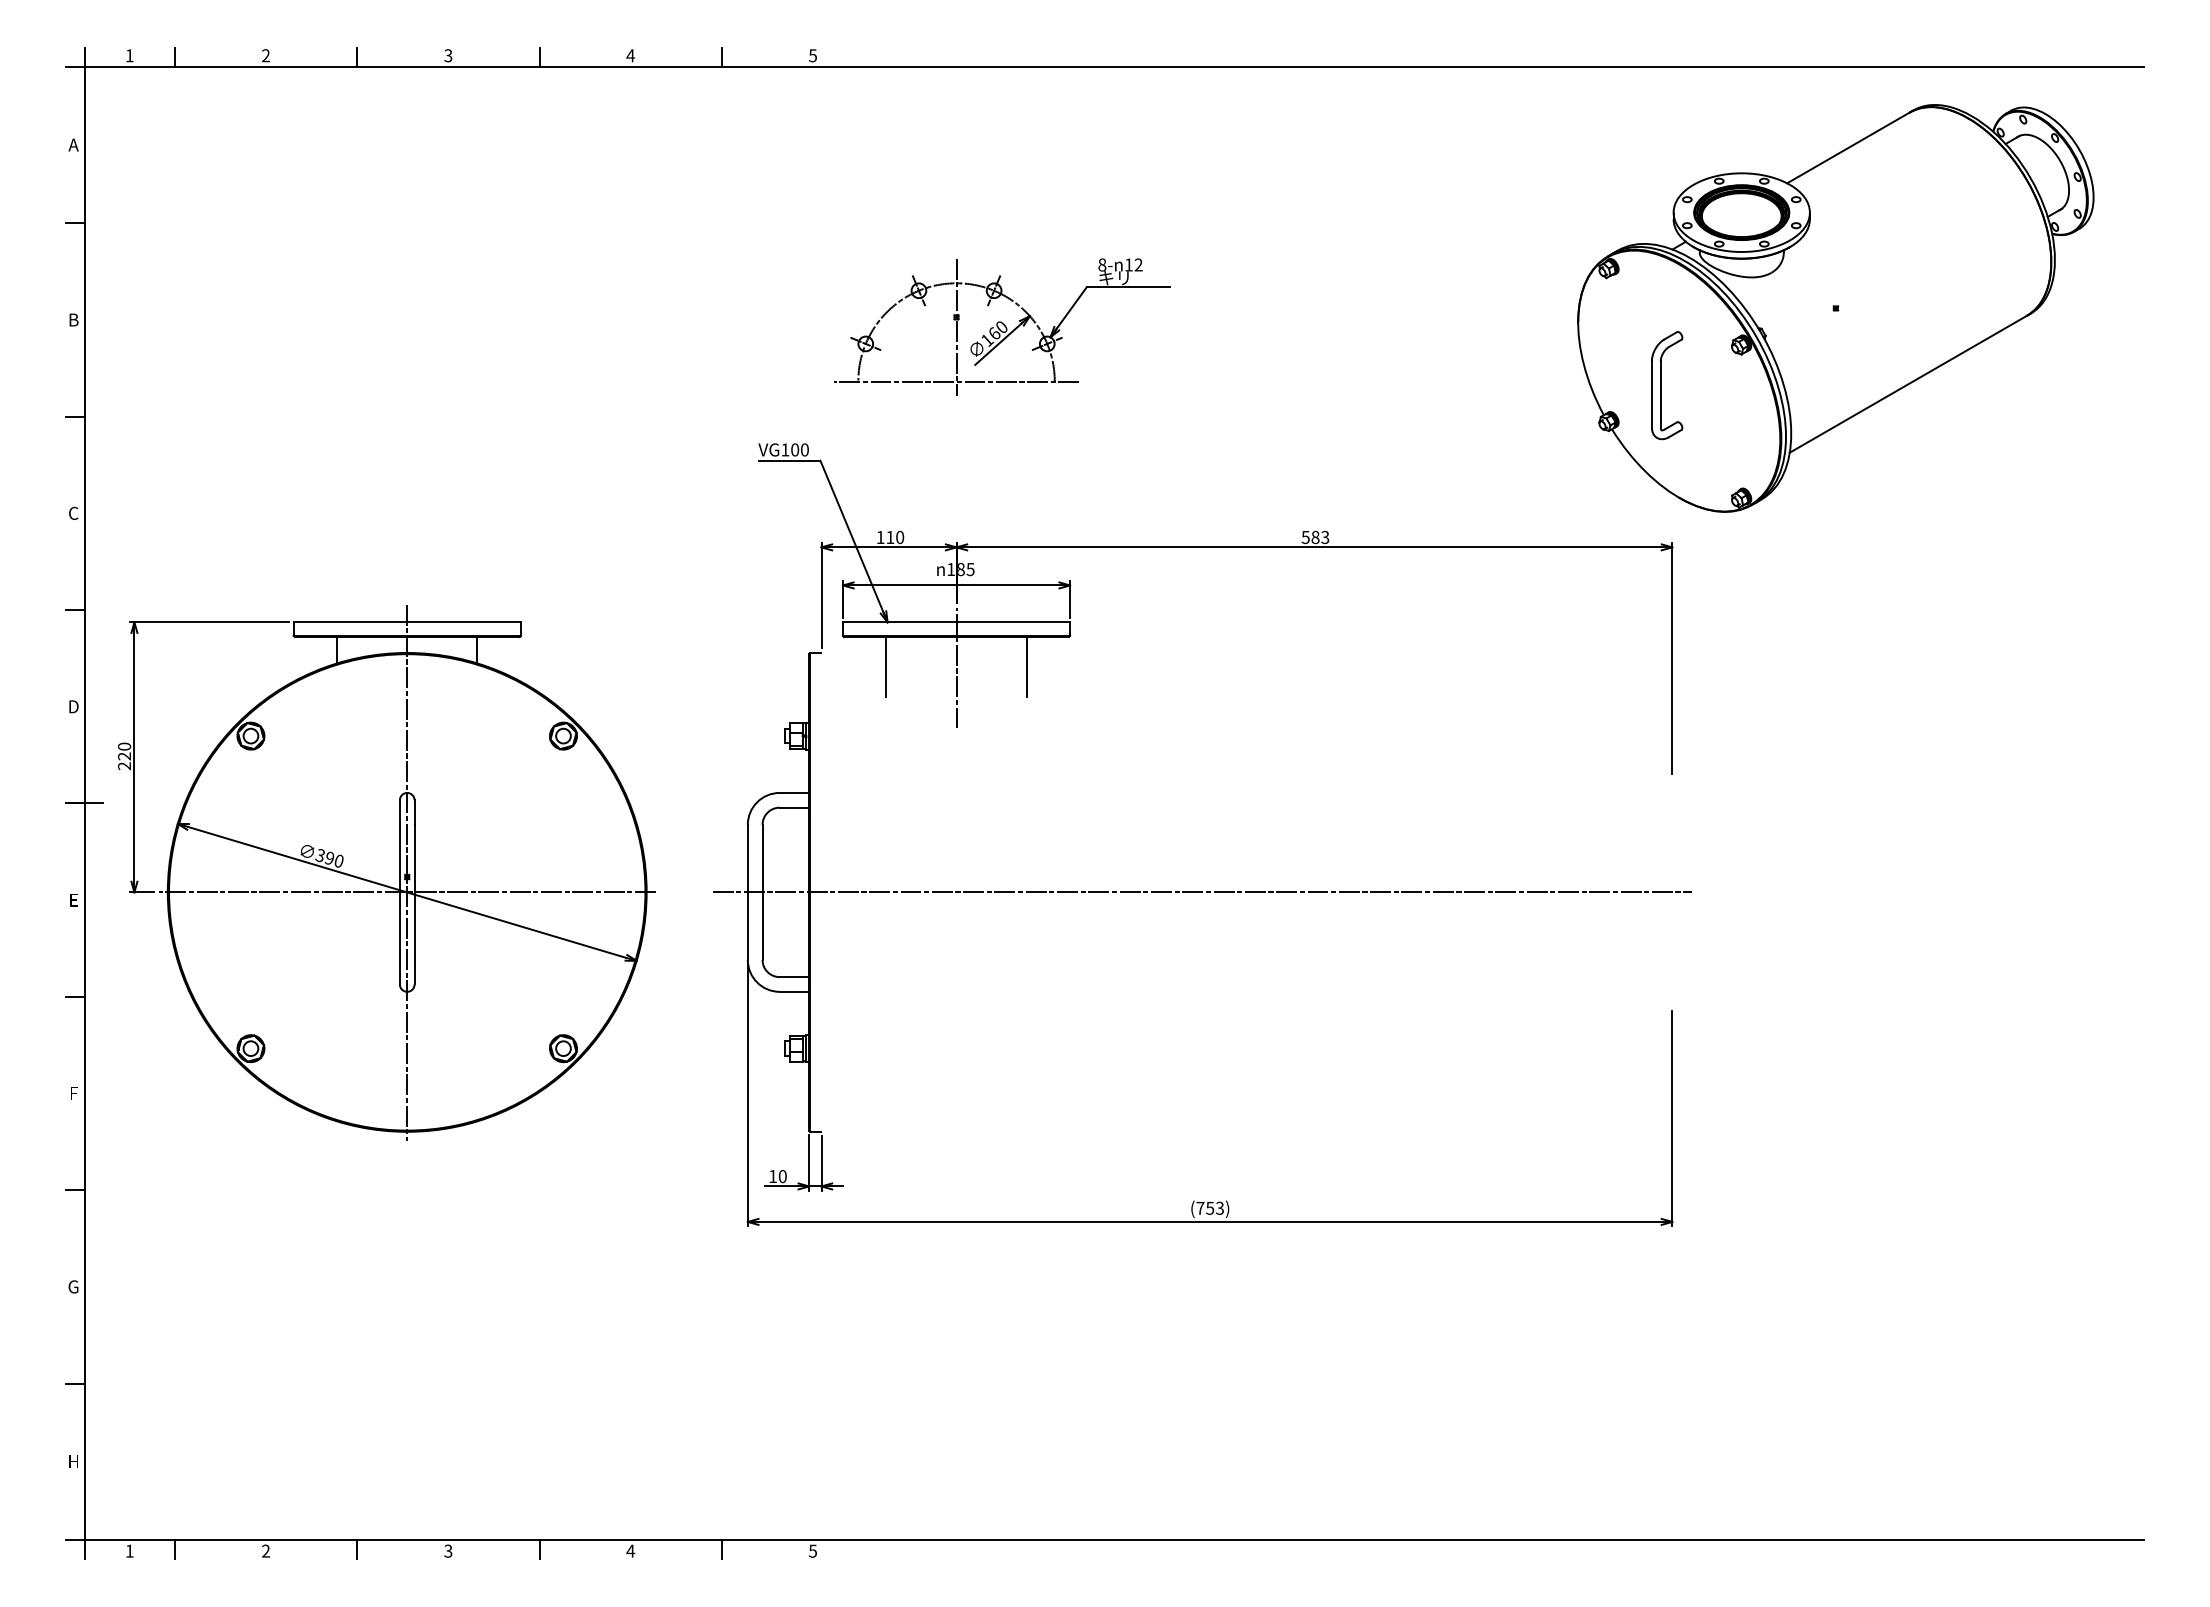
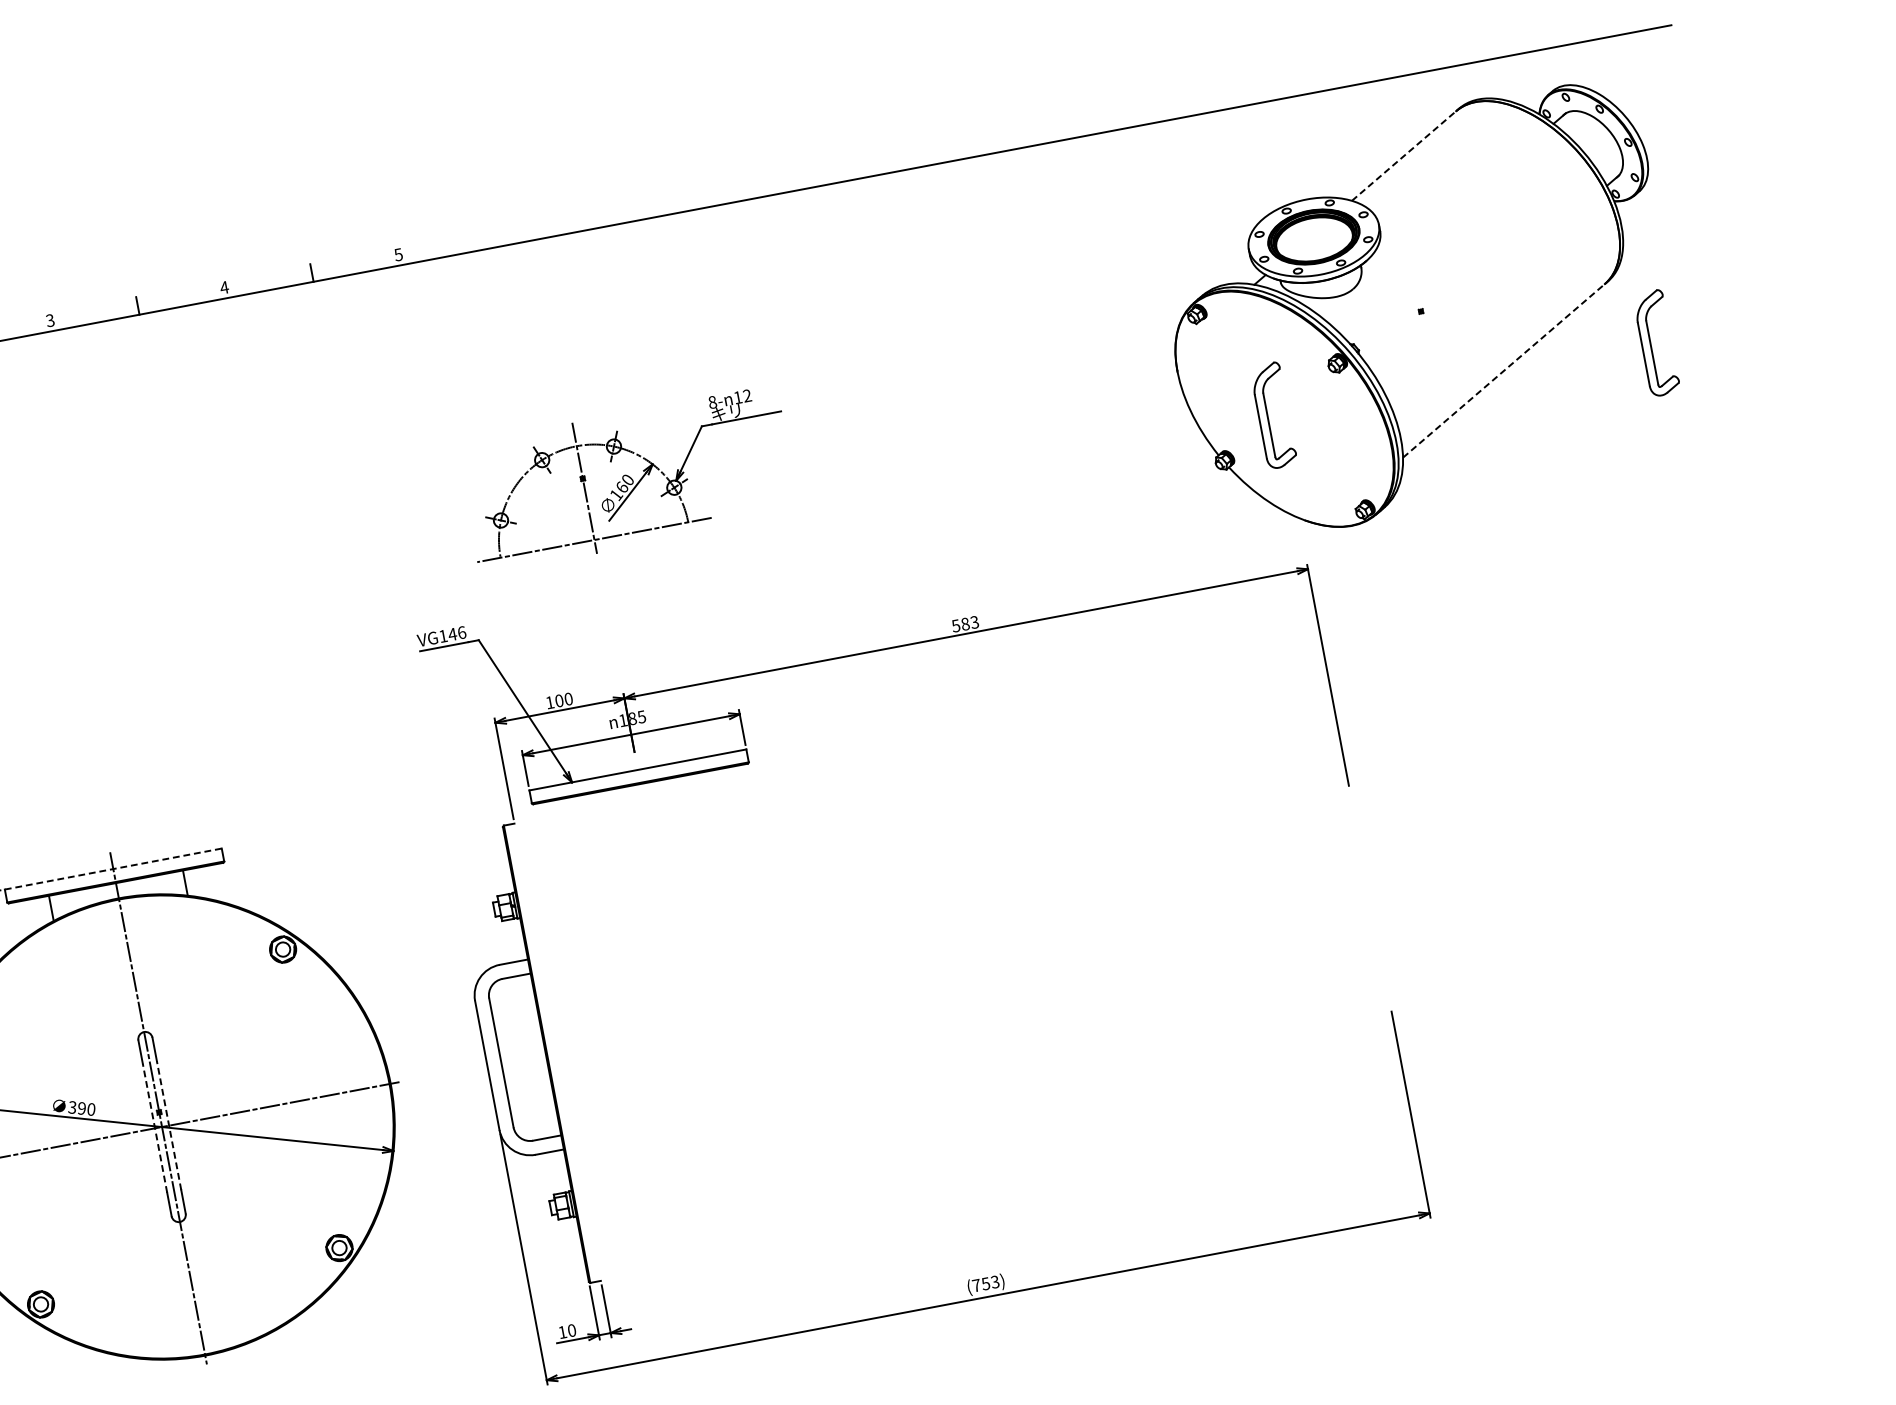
line: (1848, 147) -> (1404, 155), solid -> dashed
line: (1908, 384) -> (1504, 371), solid -> dashed
part: (2068, 385) -> (1657, 343), added
text: (799, 449) -> (456, 633), VG100 -> VG146
text: (890, 537) -> (559, 700), 110 -> 100
line: (407, 622) -> (113, 869), solid -> dashed
line: (886, 666) -> (579, 824), removed
line: (1026, 666) -> (712, 799), removed
line: (956, 668) -> (646, 814), removed
line: (399, 892) -> (154, 1128), solid -> dashed
line: (414, 892) -> (169, 1125), solid -> dashed
line: (1202, 892) -> (921, 983), removed

